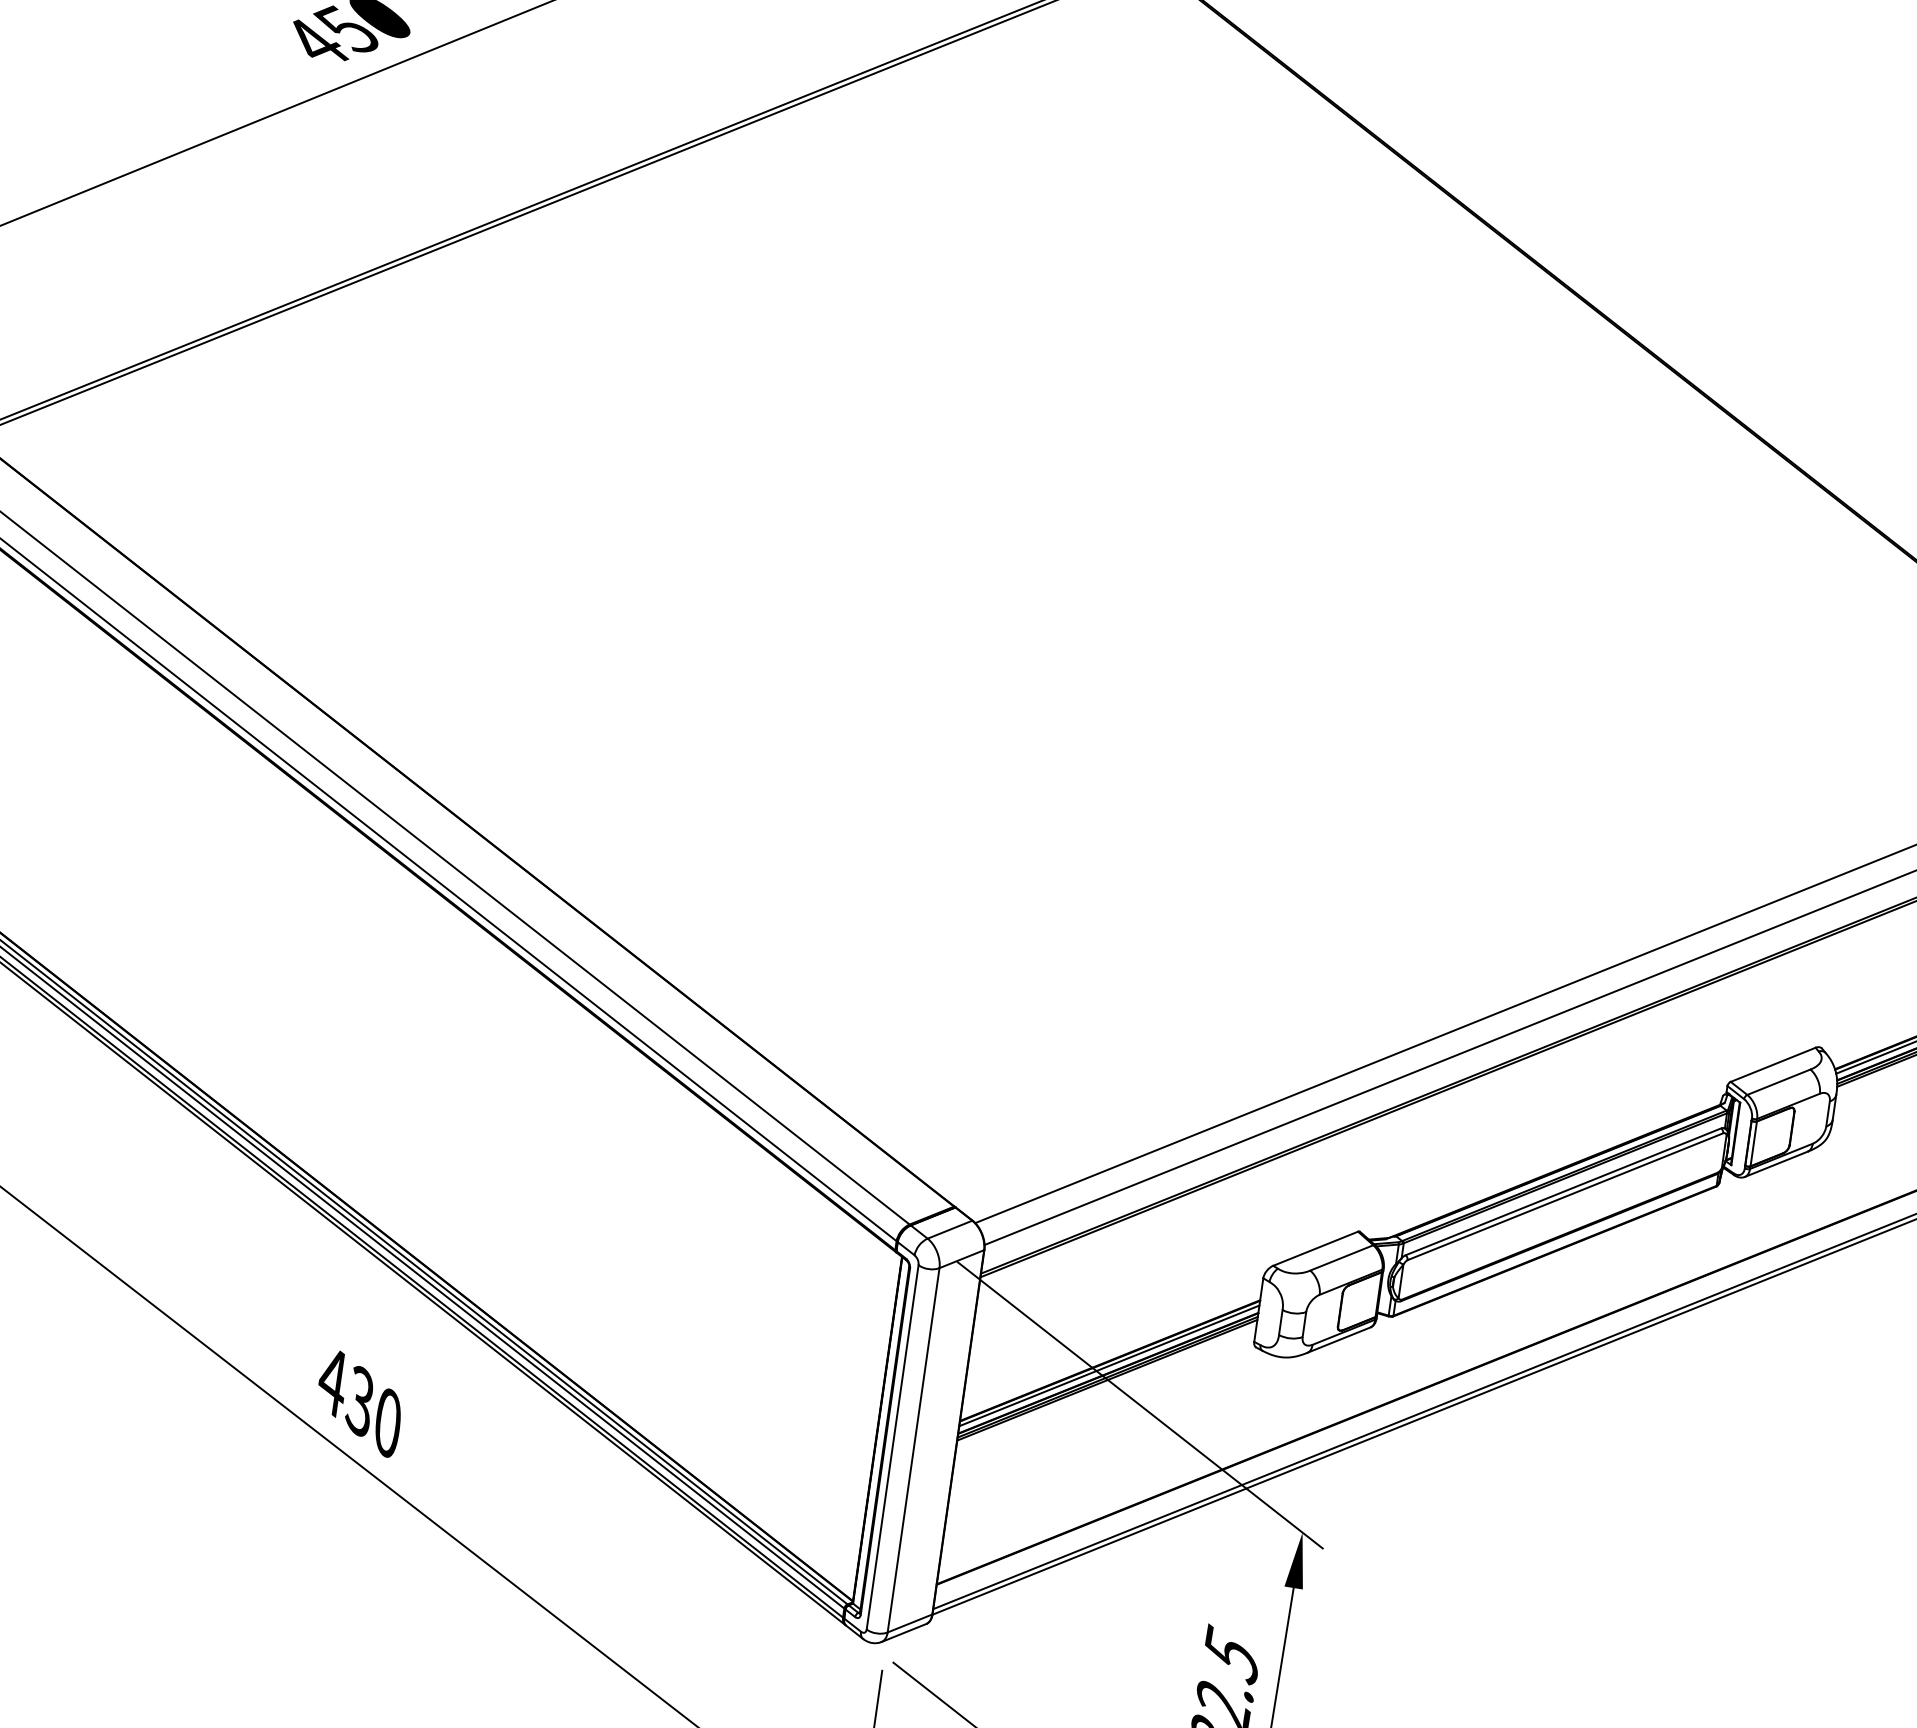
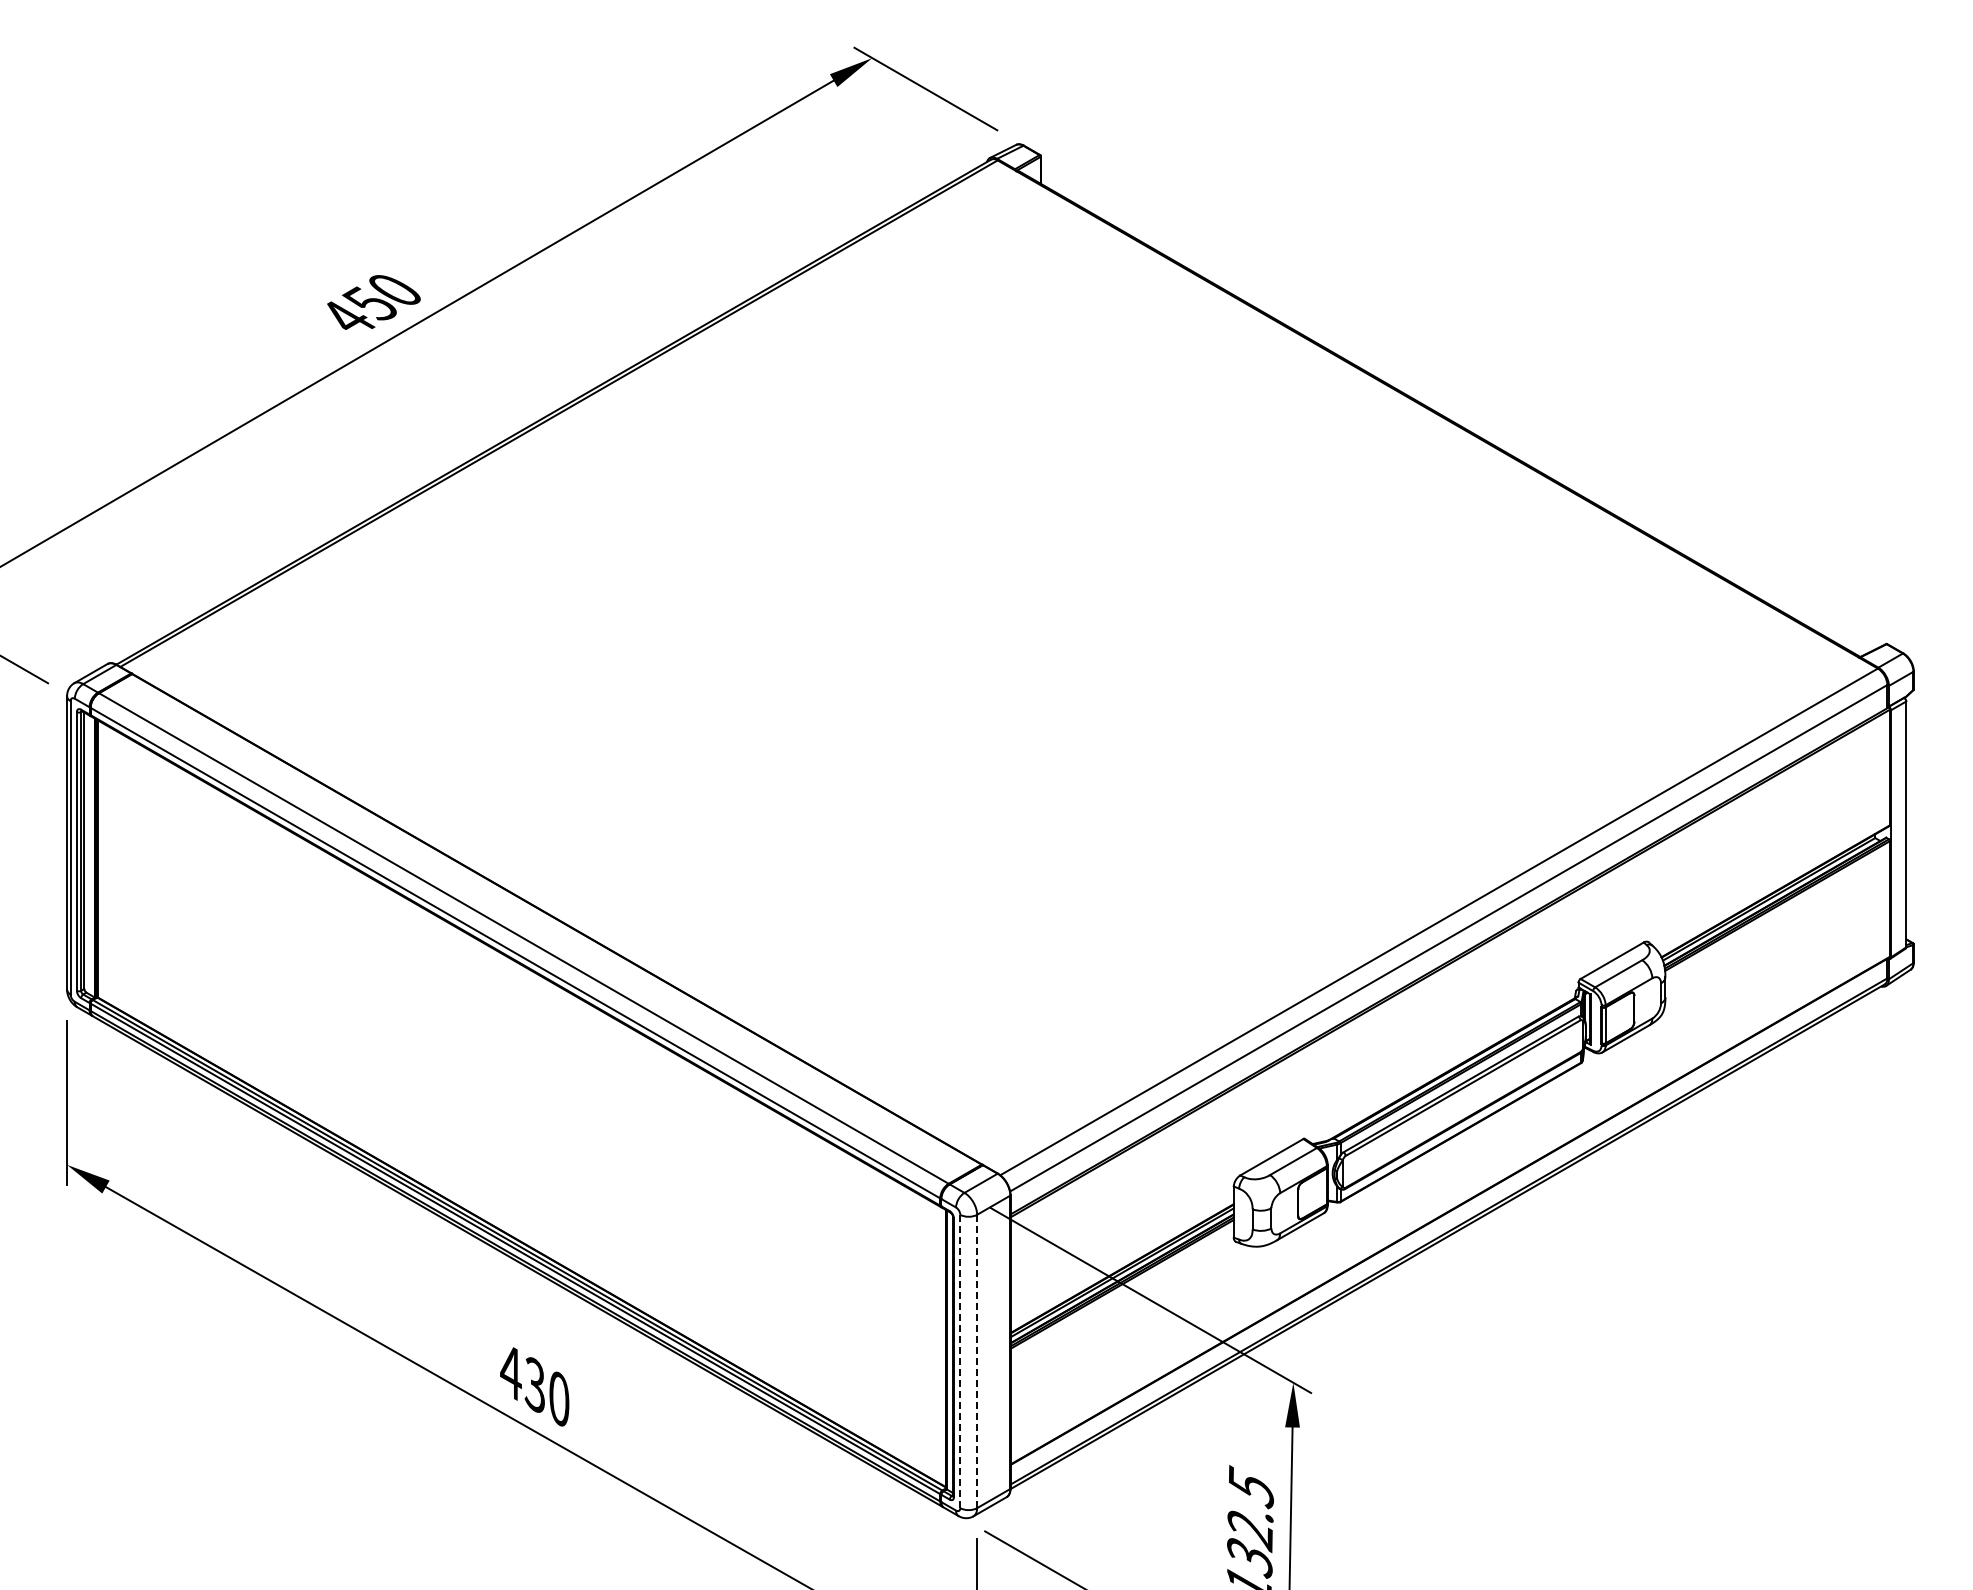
line: (892, 1447) -> (960, 1361), solid -> dashed
line: (914, 1450) -> (977, 1361), solid -> dashed

